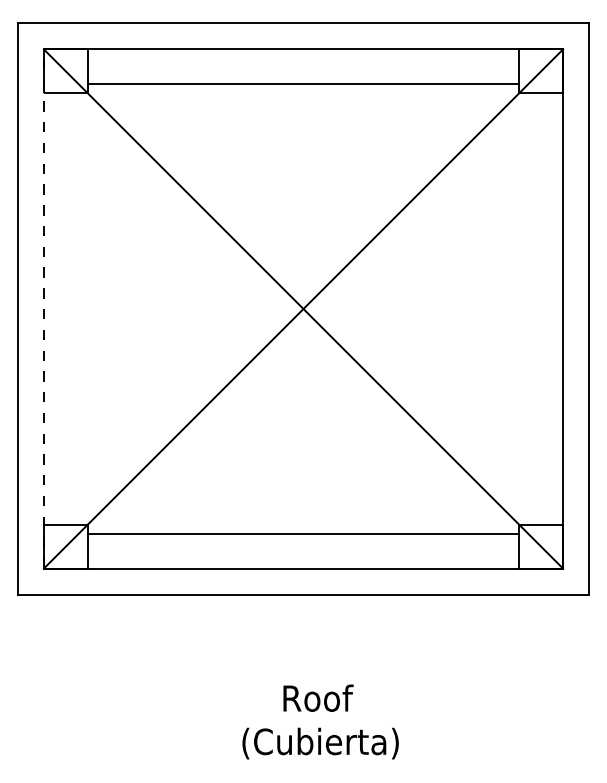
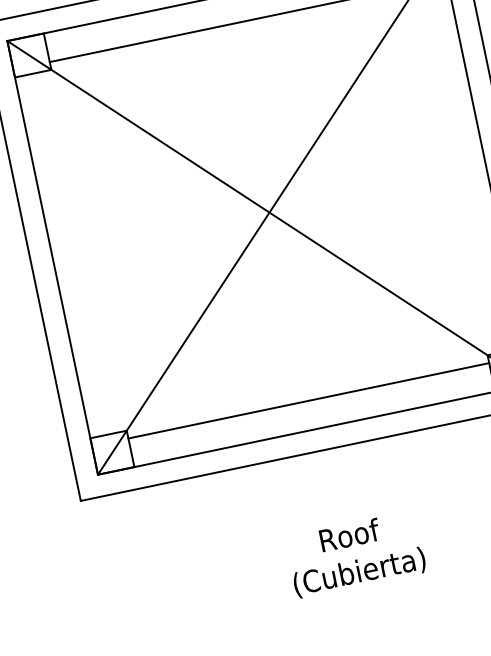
line: (43, 309) -> (52, 258), dashed -> solid

